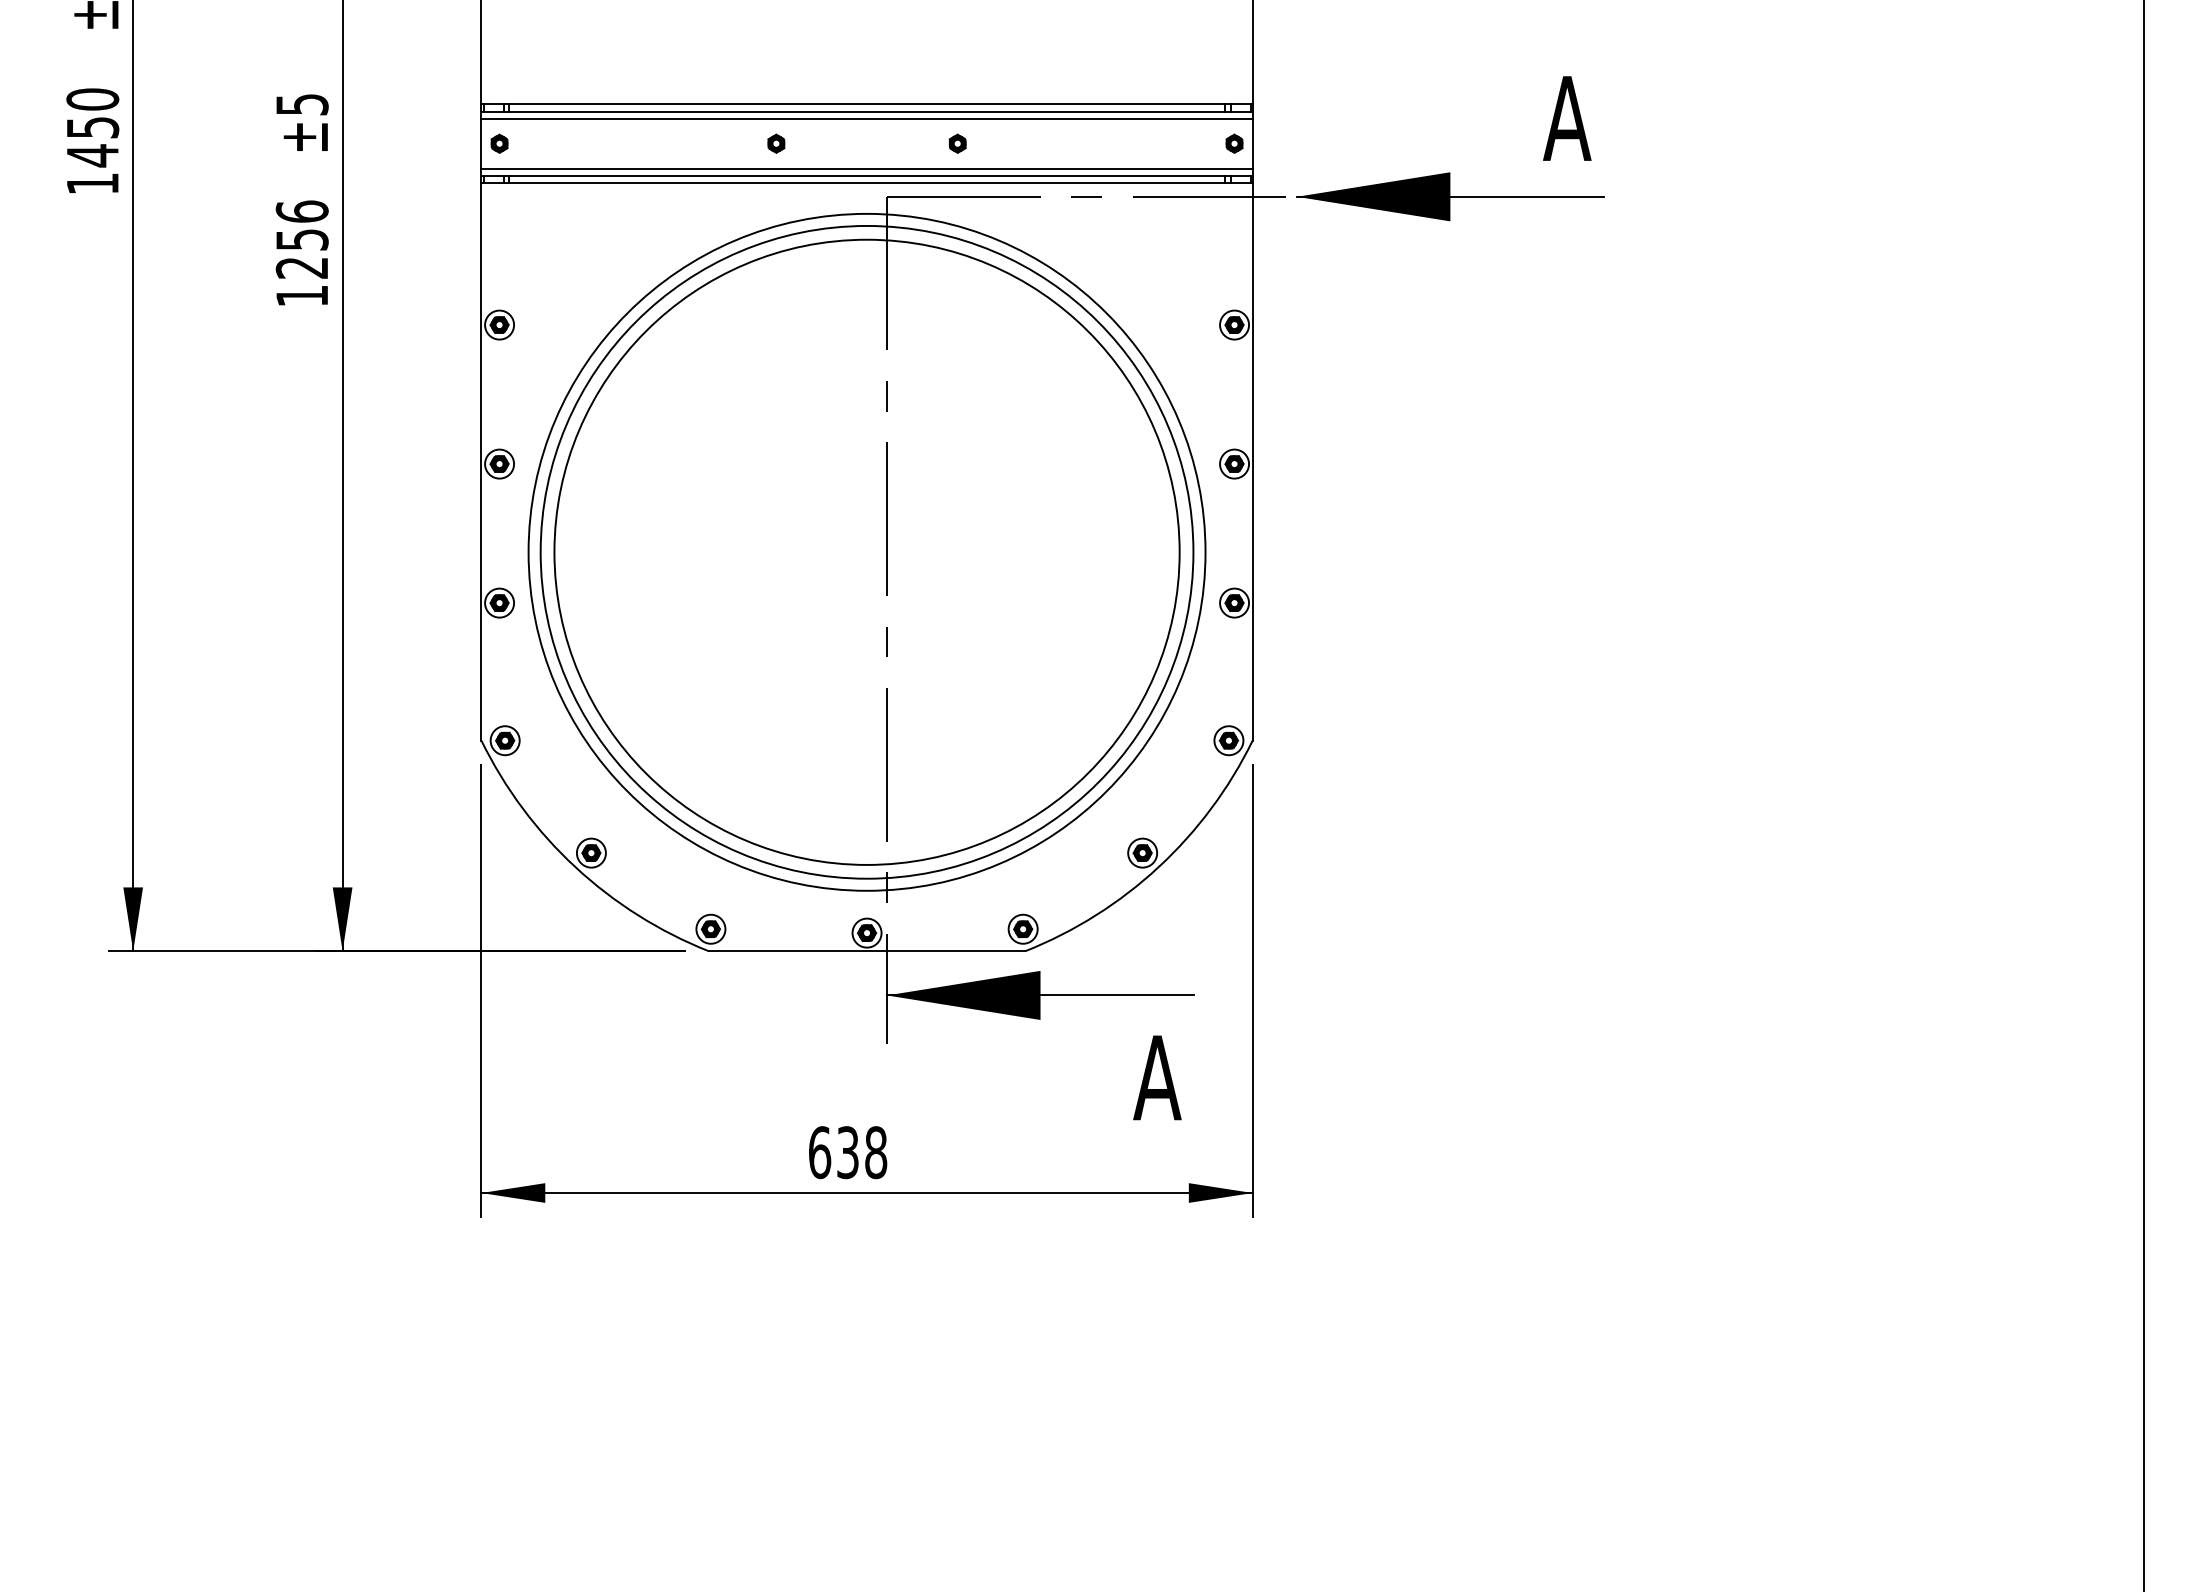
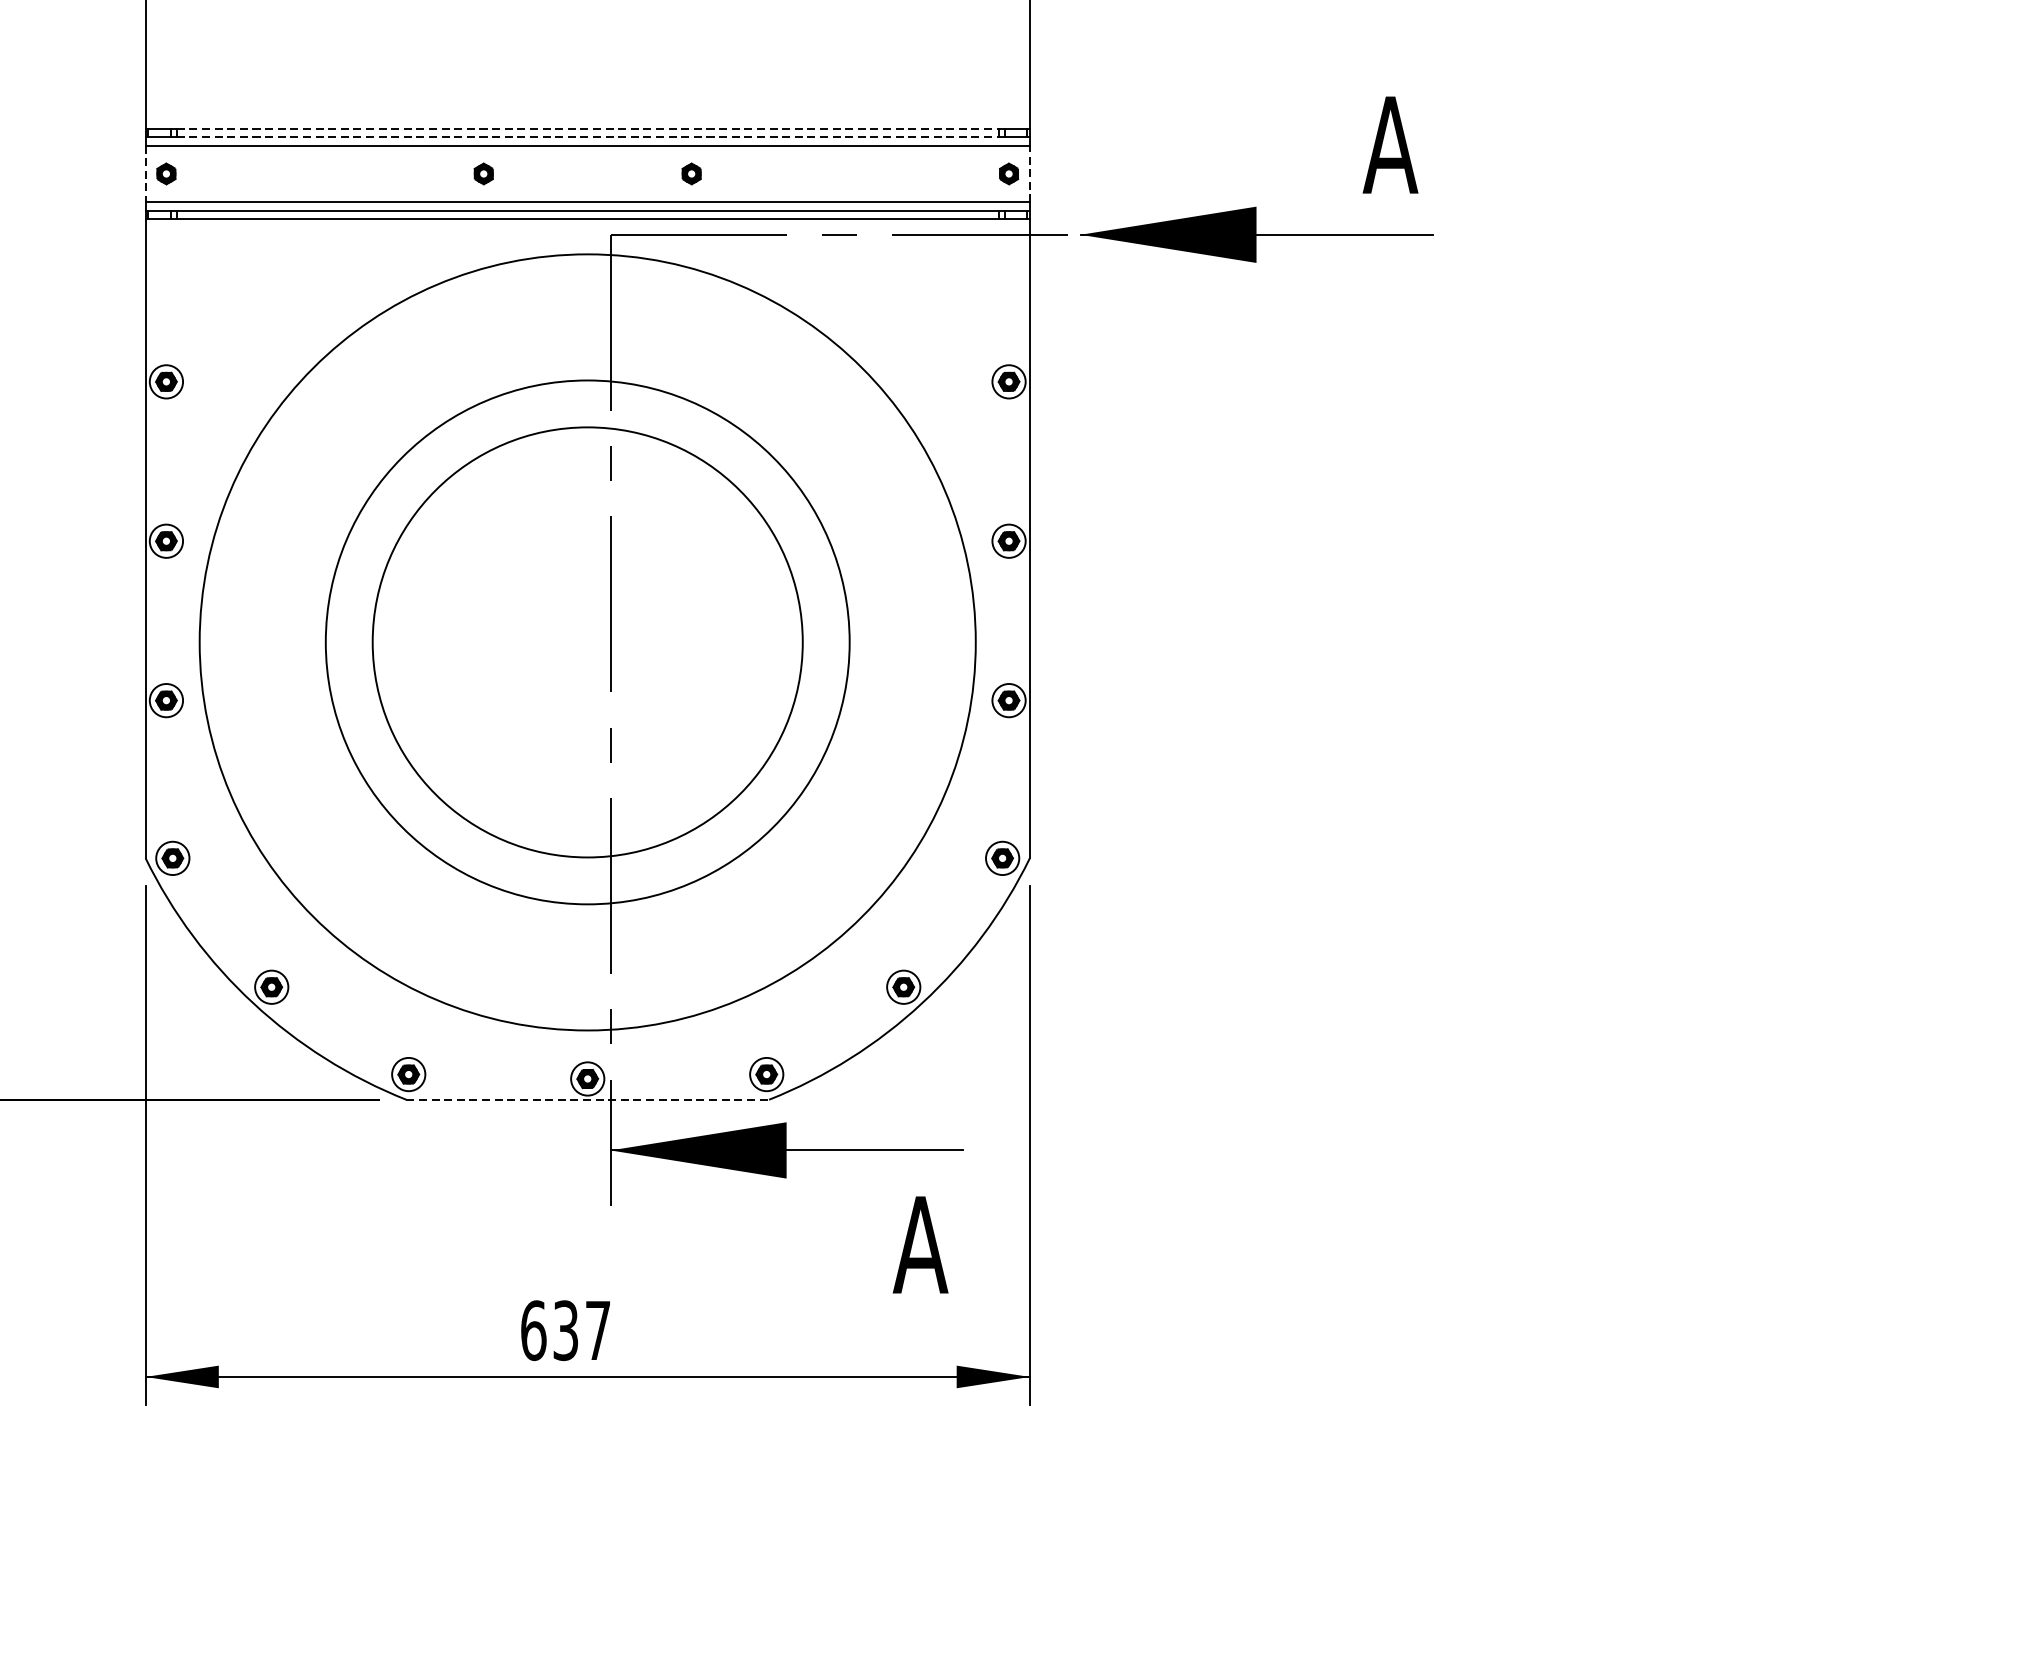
line: (867, 104) -> (588, 128), solid -> dashed
line: (867, 111) -> (588, 136), solid -> dashed
line: (481, 143) -> (145, 173), solid -> dashed
line: (1252, 143) -> (1029, 173), solid -> dashed
circle: (866, 551) -> (587, 641), size x0.6
circle: (866, 551) -> (587, 641), size x0.7
line: (867, 951) -> (588, 1100), solid -> dashed
text: (876, 1152) -> (598, 1330), 638 -> 637

